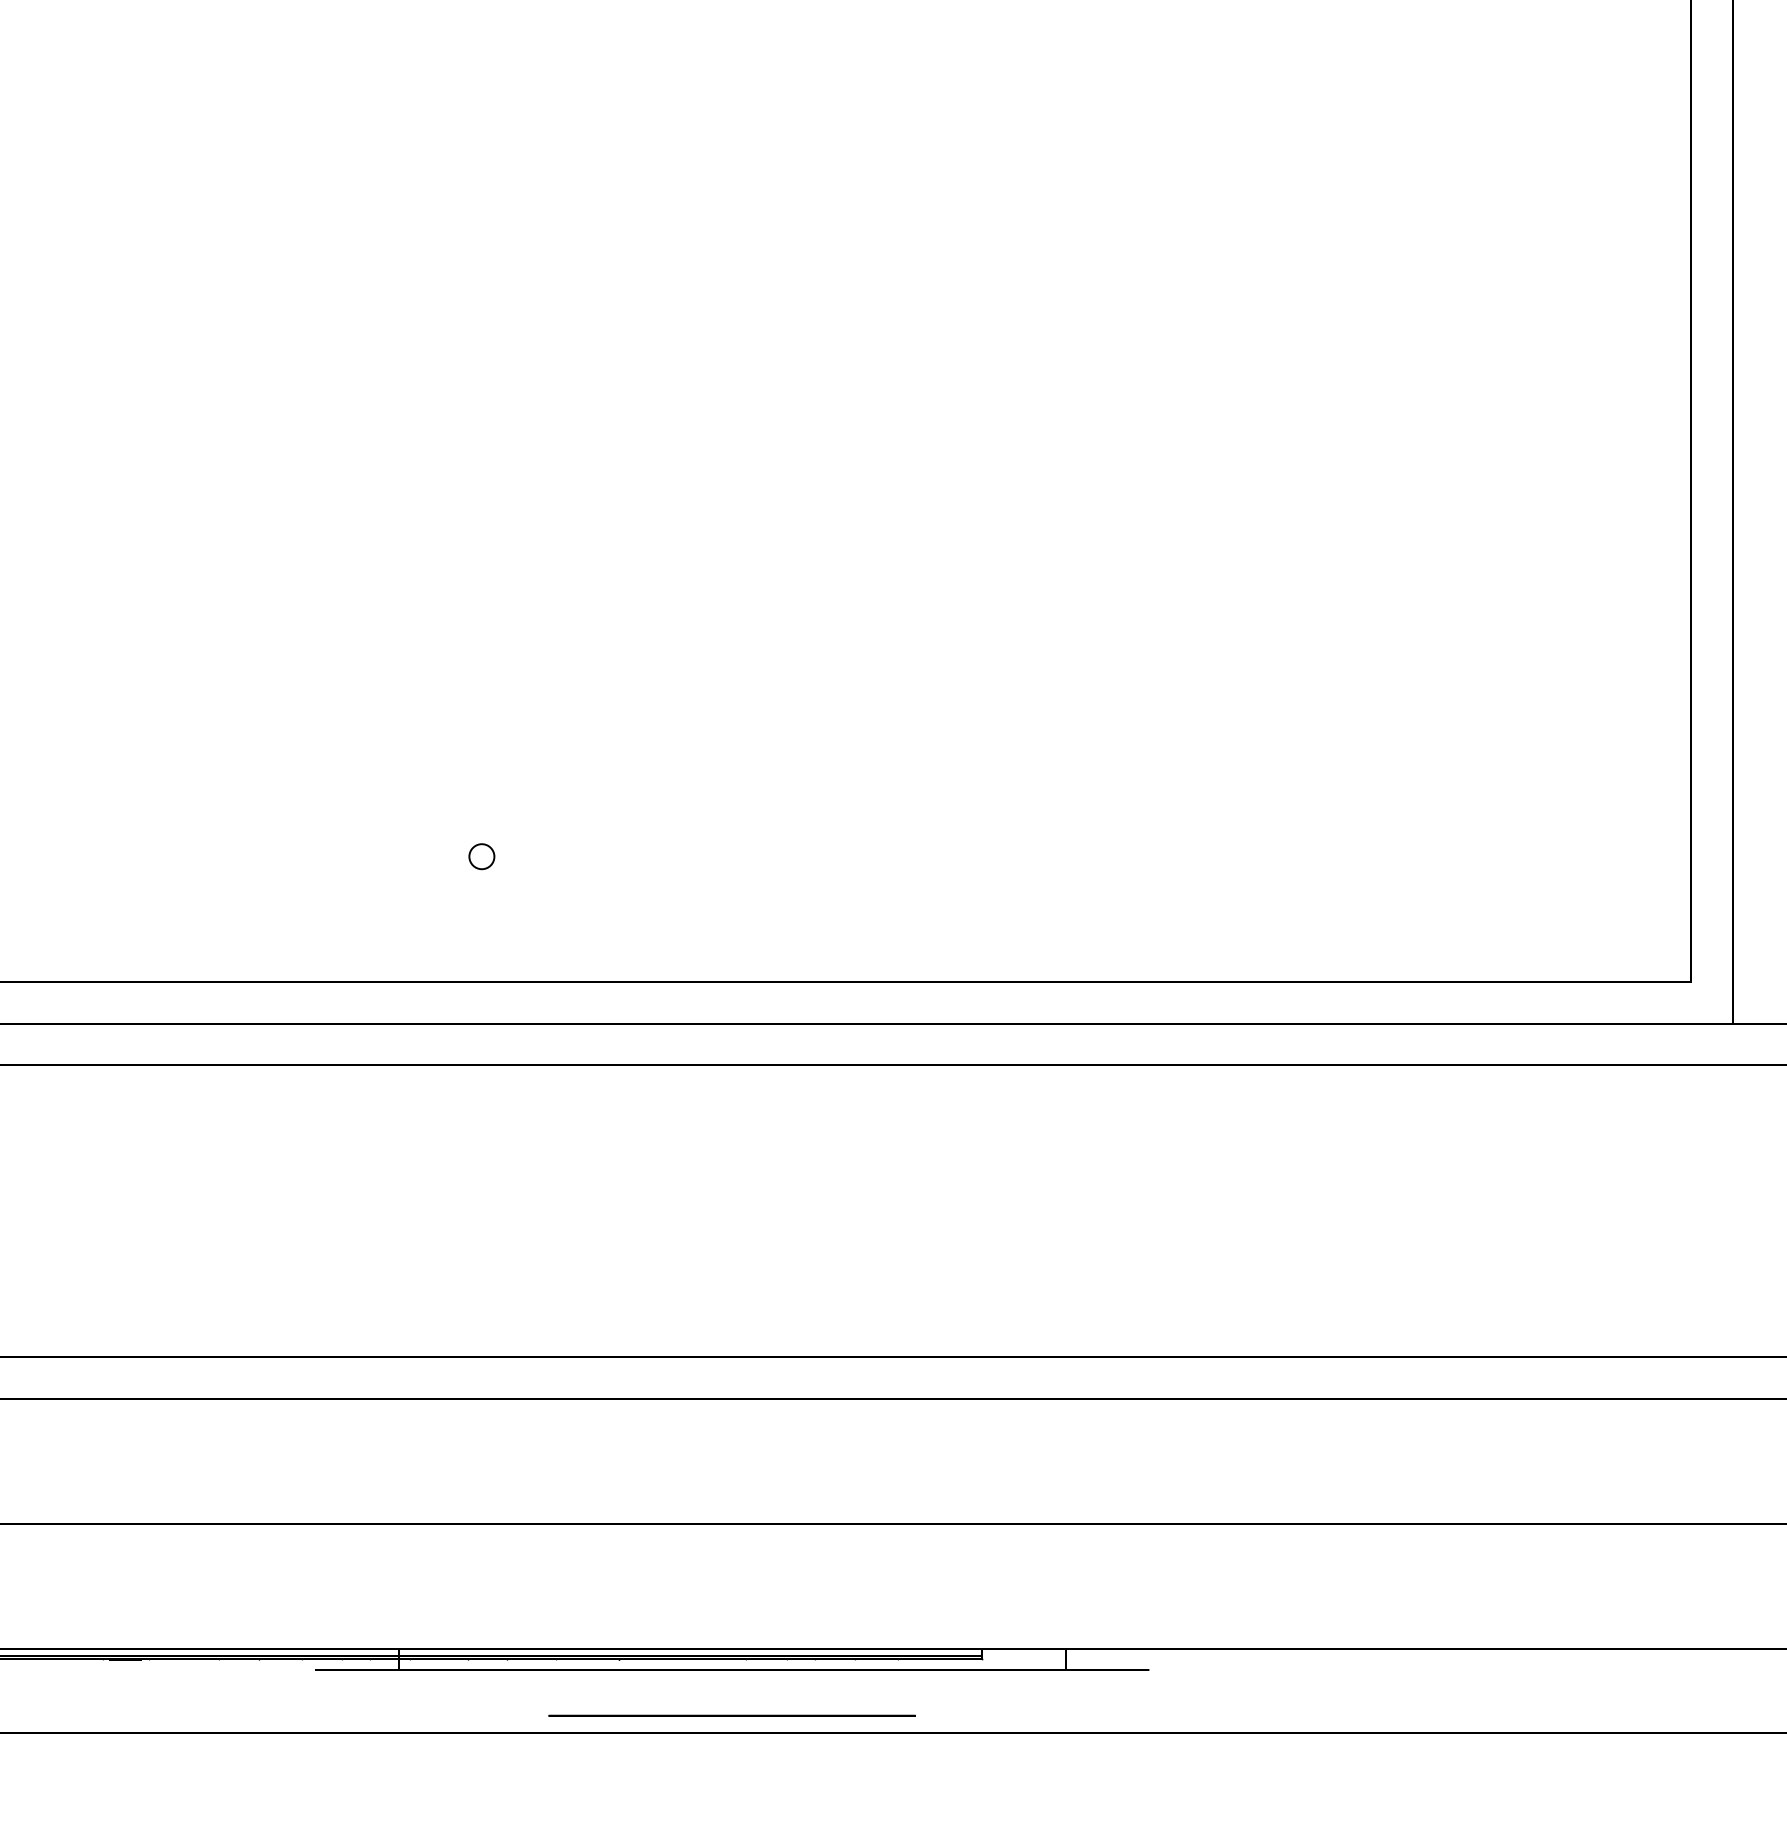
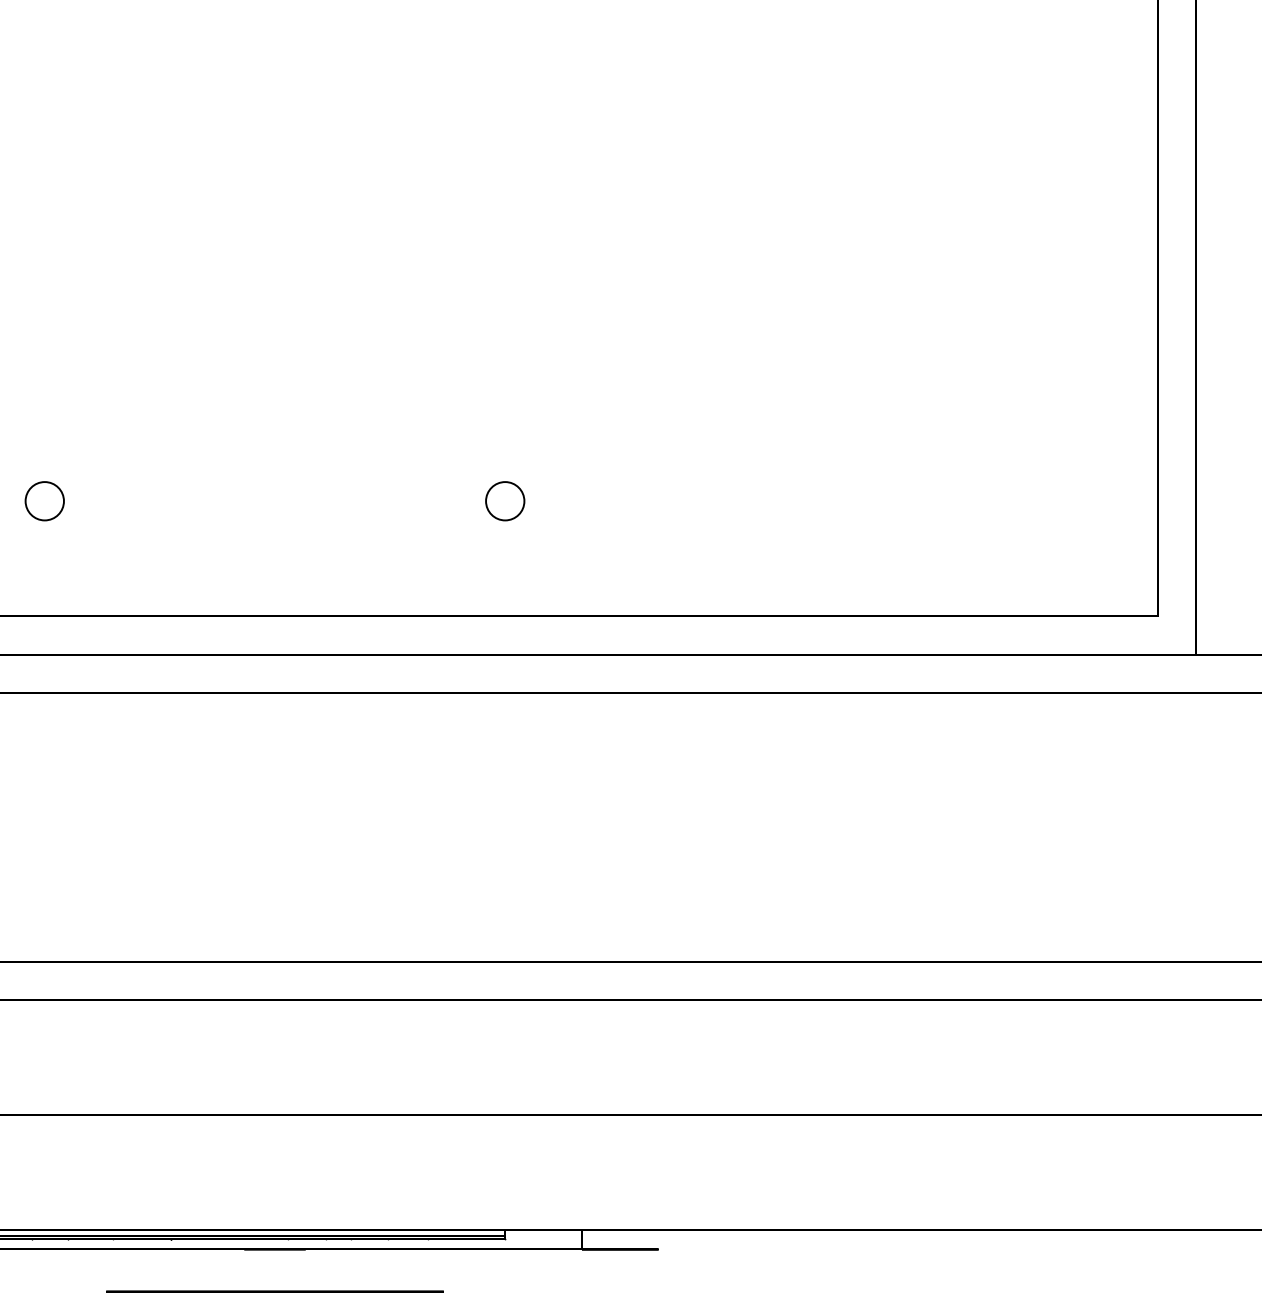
circle: (481, 856) -> (44, 501), size x1.67
circle: (982, 856) -> (505, 501), added

